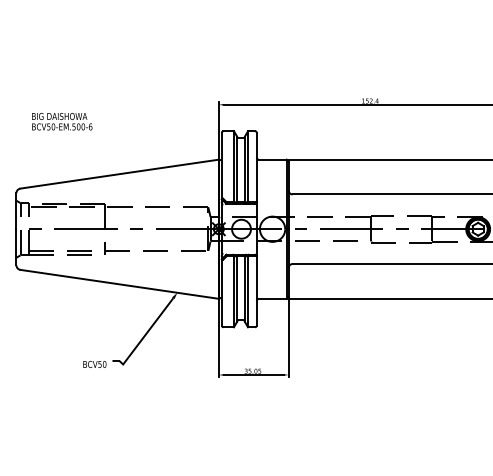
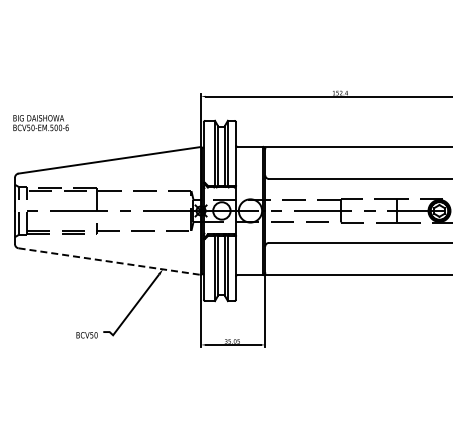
text: (61, 122) -> (40, 123), moved
line: (120, 284) -> (110, 261), solid -> dashed

